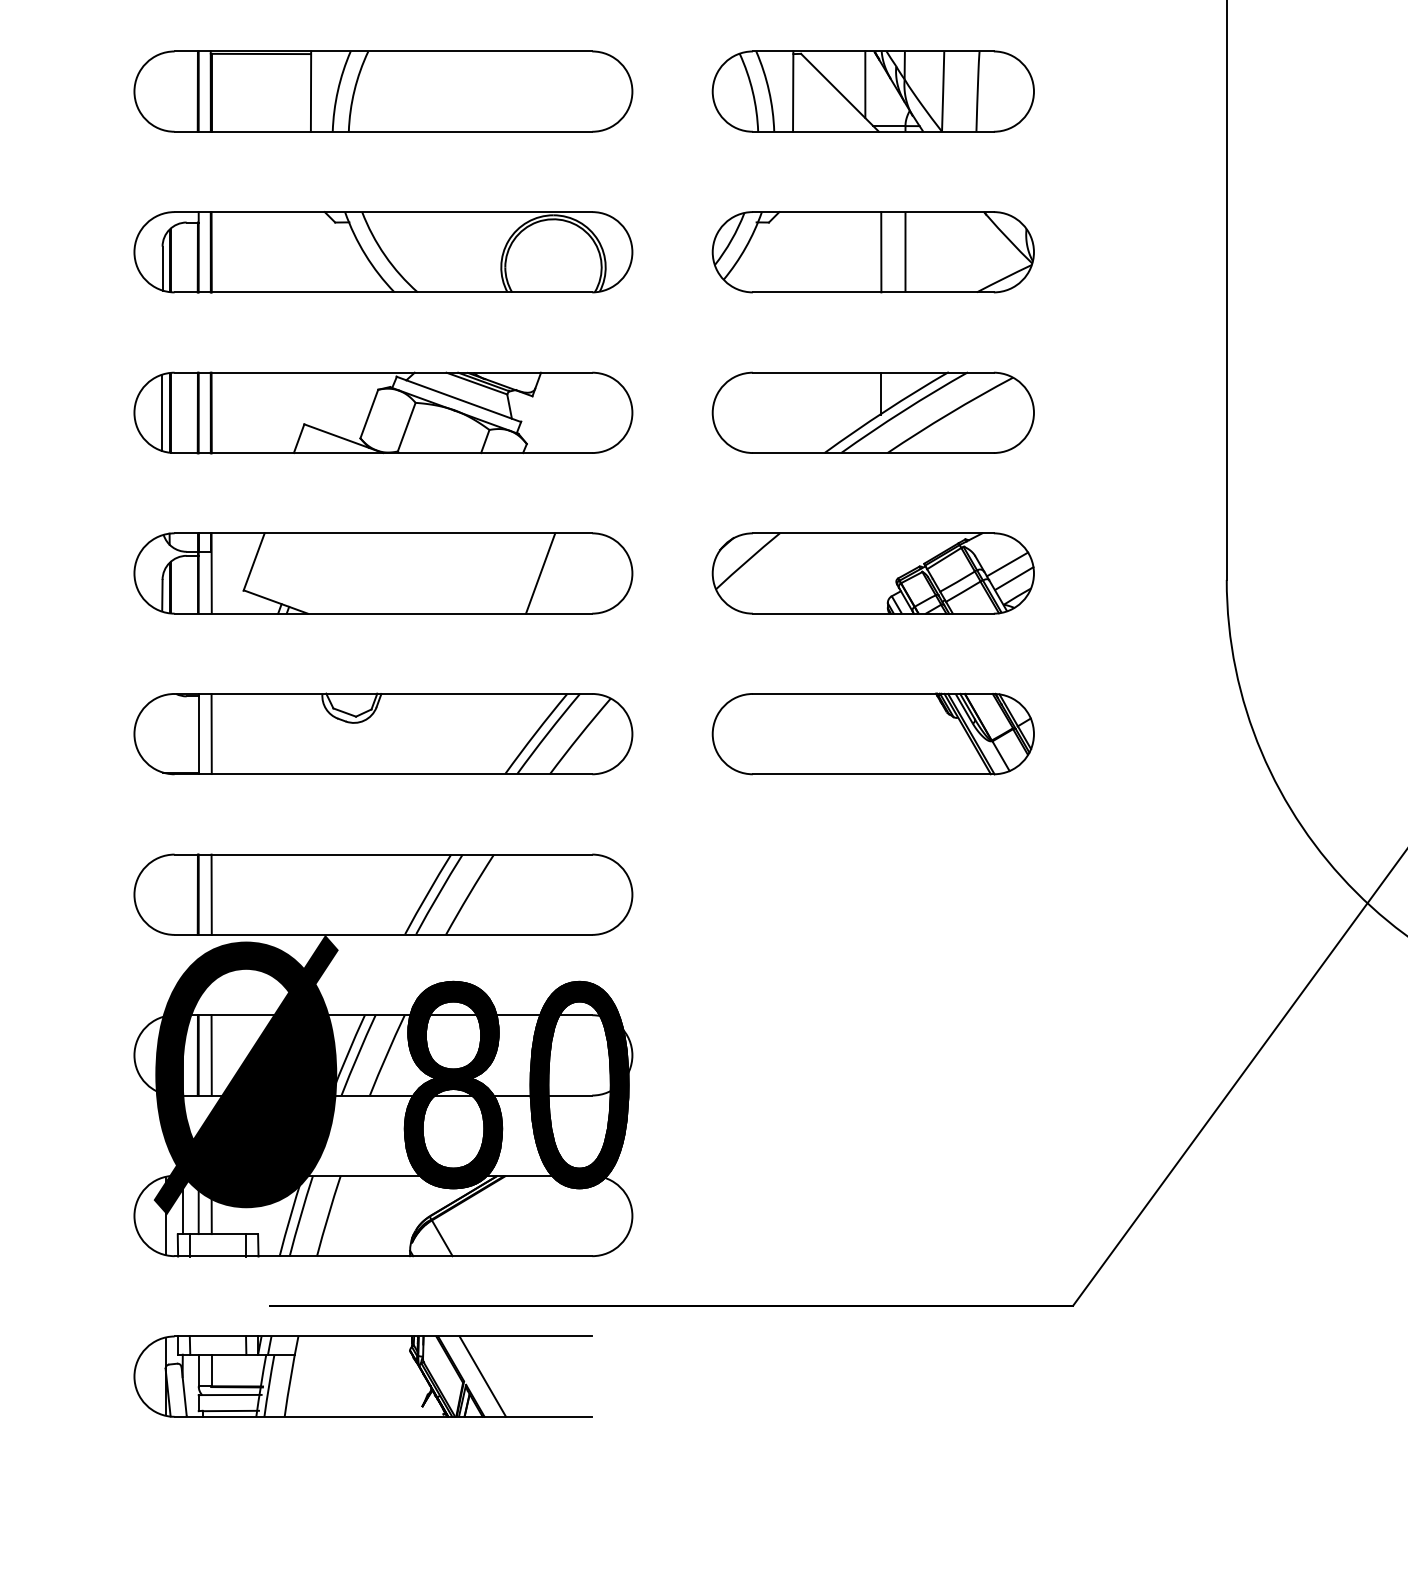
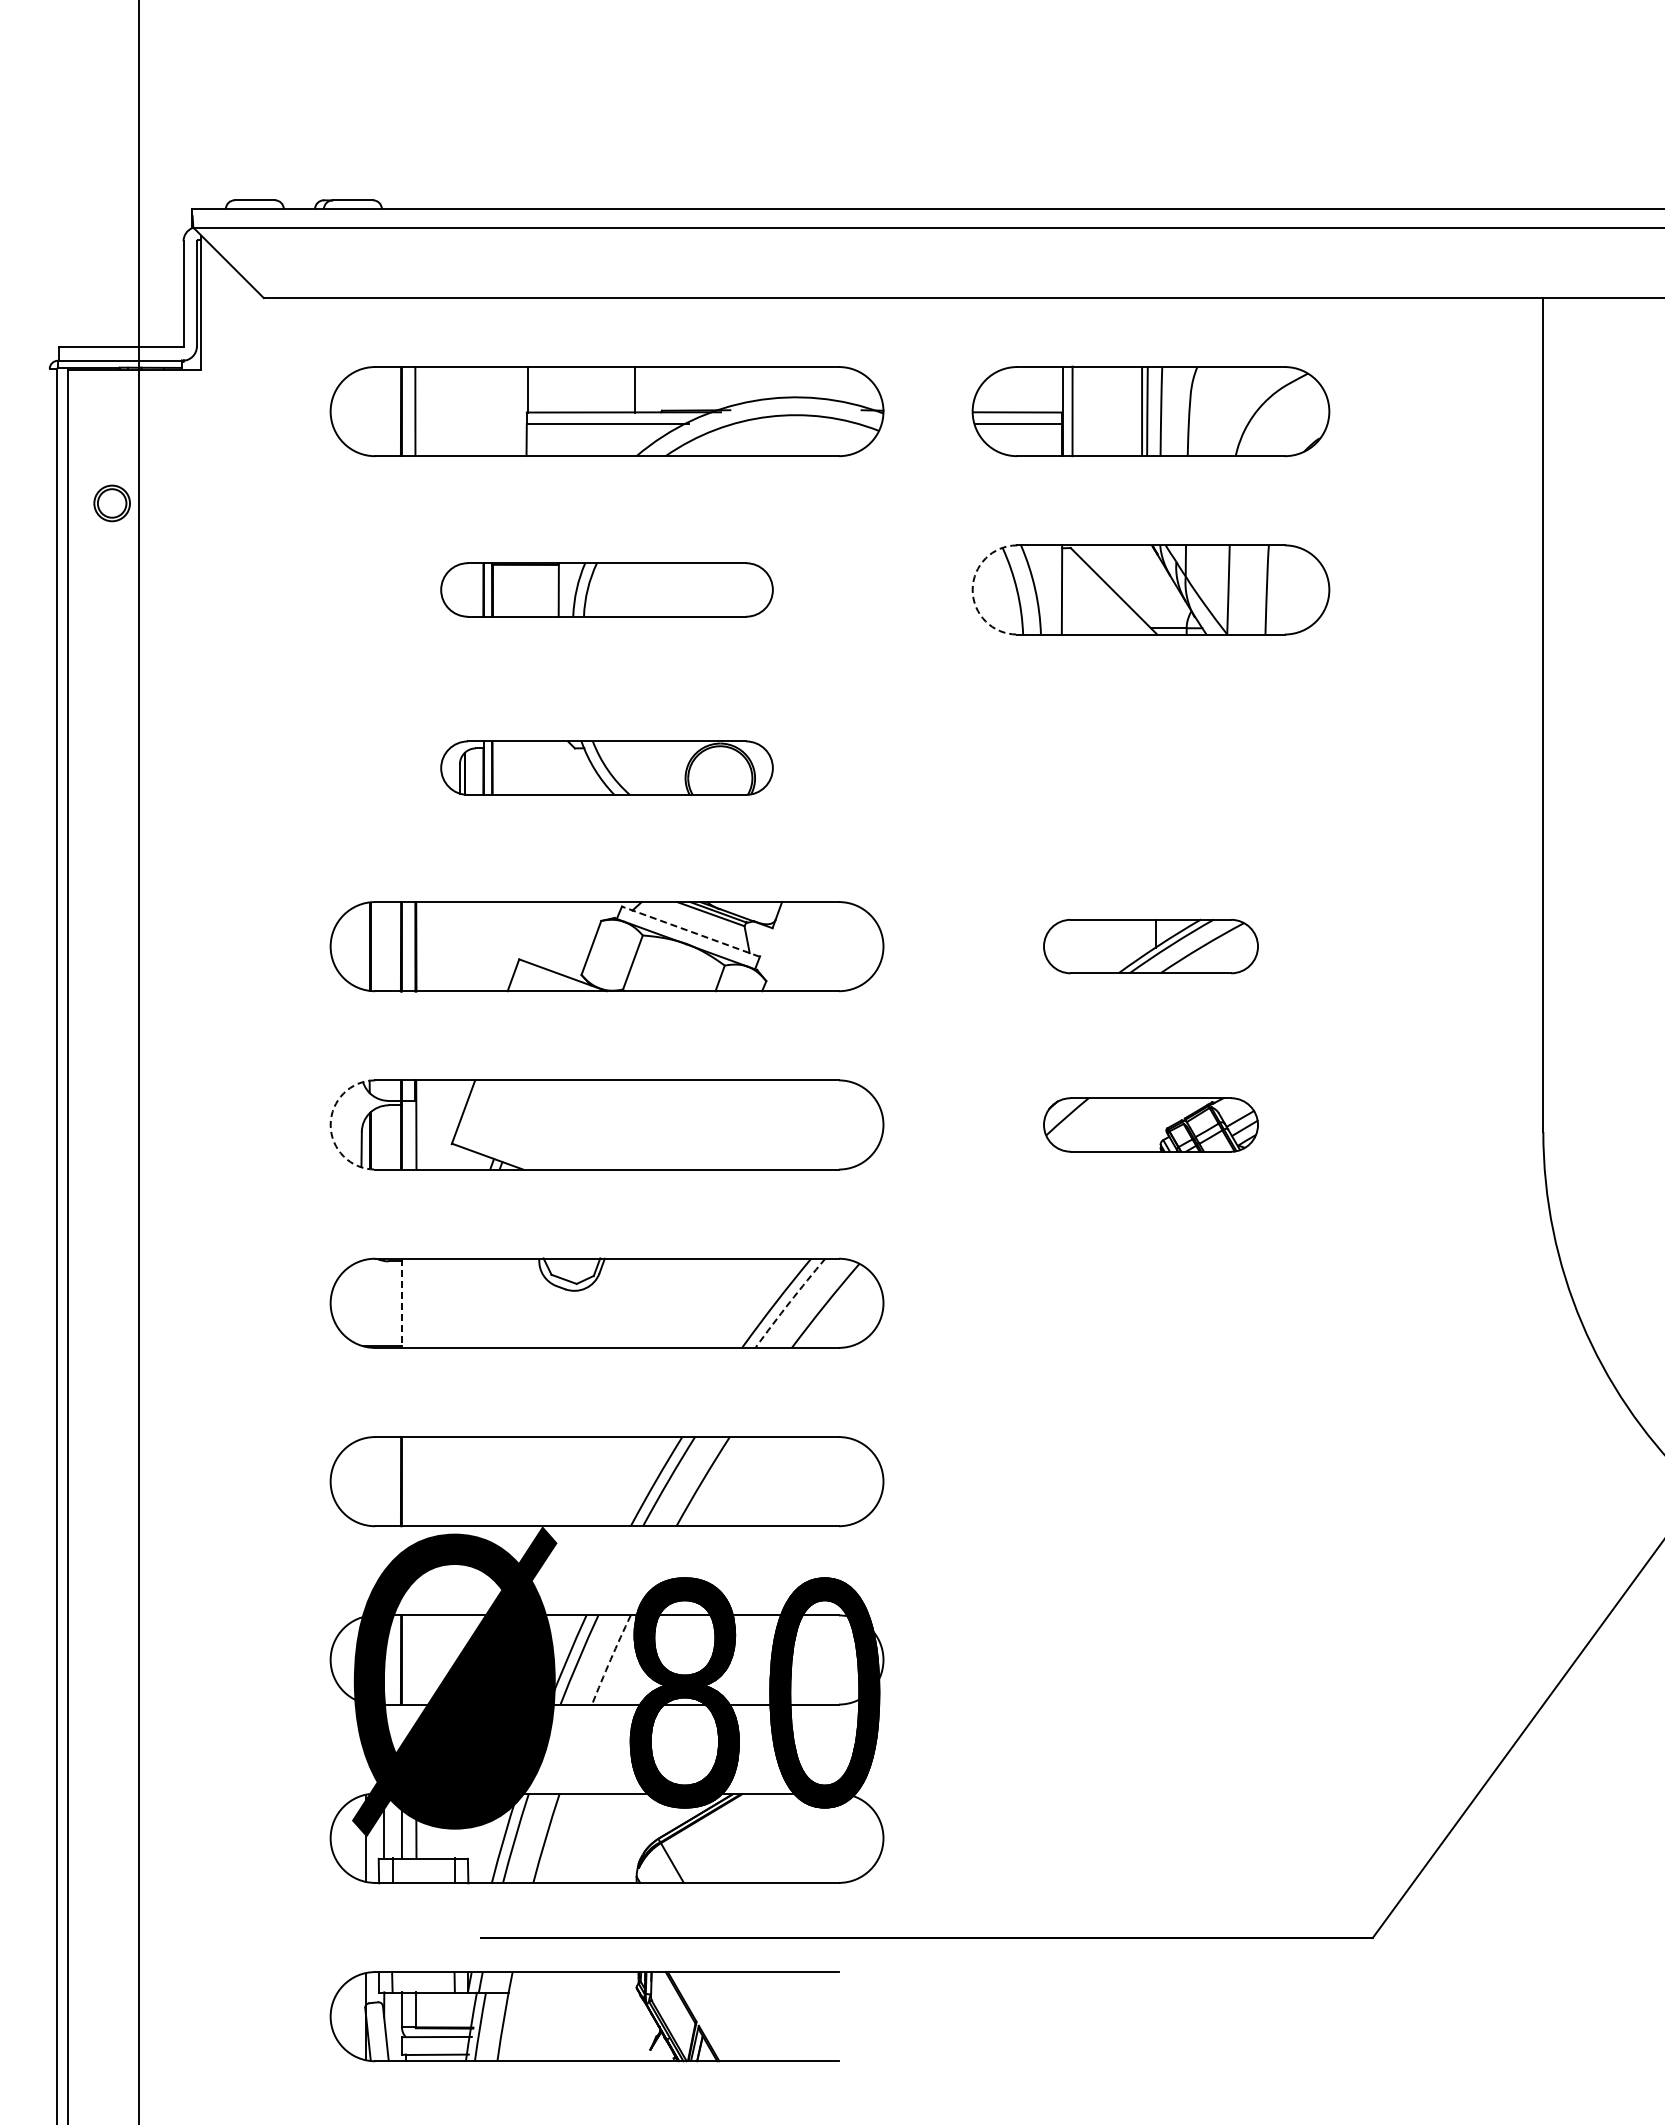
line: (865, 84) -> (1142, 582), removed
part: (382, 91) -> (606, 589), size x0.6
arc: (712, 91) -> (972, 589), solid -> dashed
part: (382, 251) -> (606, 767), size x0.6
part: (872, 251) -> (1150, 767), removed
line: (458, 399) -> (690, 931), solid -> dashed
line: (162, 412) -> (361, 946), removed
part: (872, 412) -> (1150, 946), size x0.6
arc: (134, 573) -> (330, 1124), solid -> dashed
line: (540, 573) -> (781, 1124), removed
part: (872, 573) -> (1150, 1124), size x0.6
line: (211, 733) -> (416, 1302), removed
arc: (547, 733) -> (789, 1302), solid -> dashed
part: (872, 733) -> (1150, 1302), removed
line: (198, 734) -> (401, 1303), solid -> dashed
line: (211, 894) -> (416, 1481), removed
line: (211, 1054) -> (416, 1659), removed
arc: (386, 1054) -> (610, 1659), solid -> dashed
line: (482, 1376) -> (717, 2016), removed

